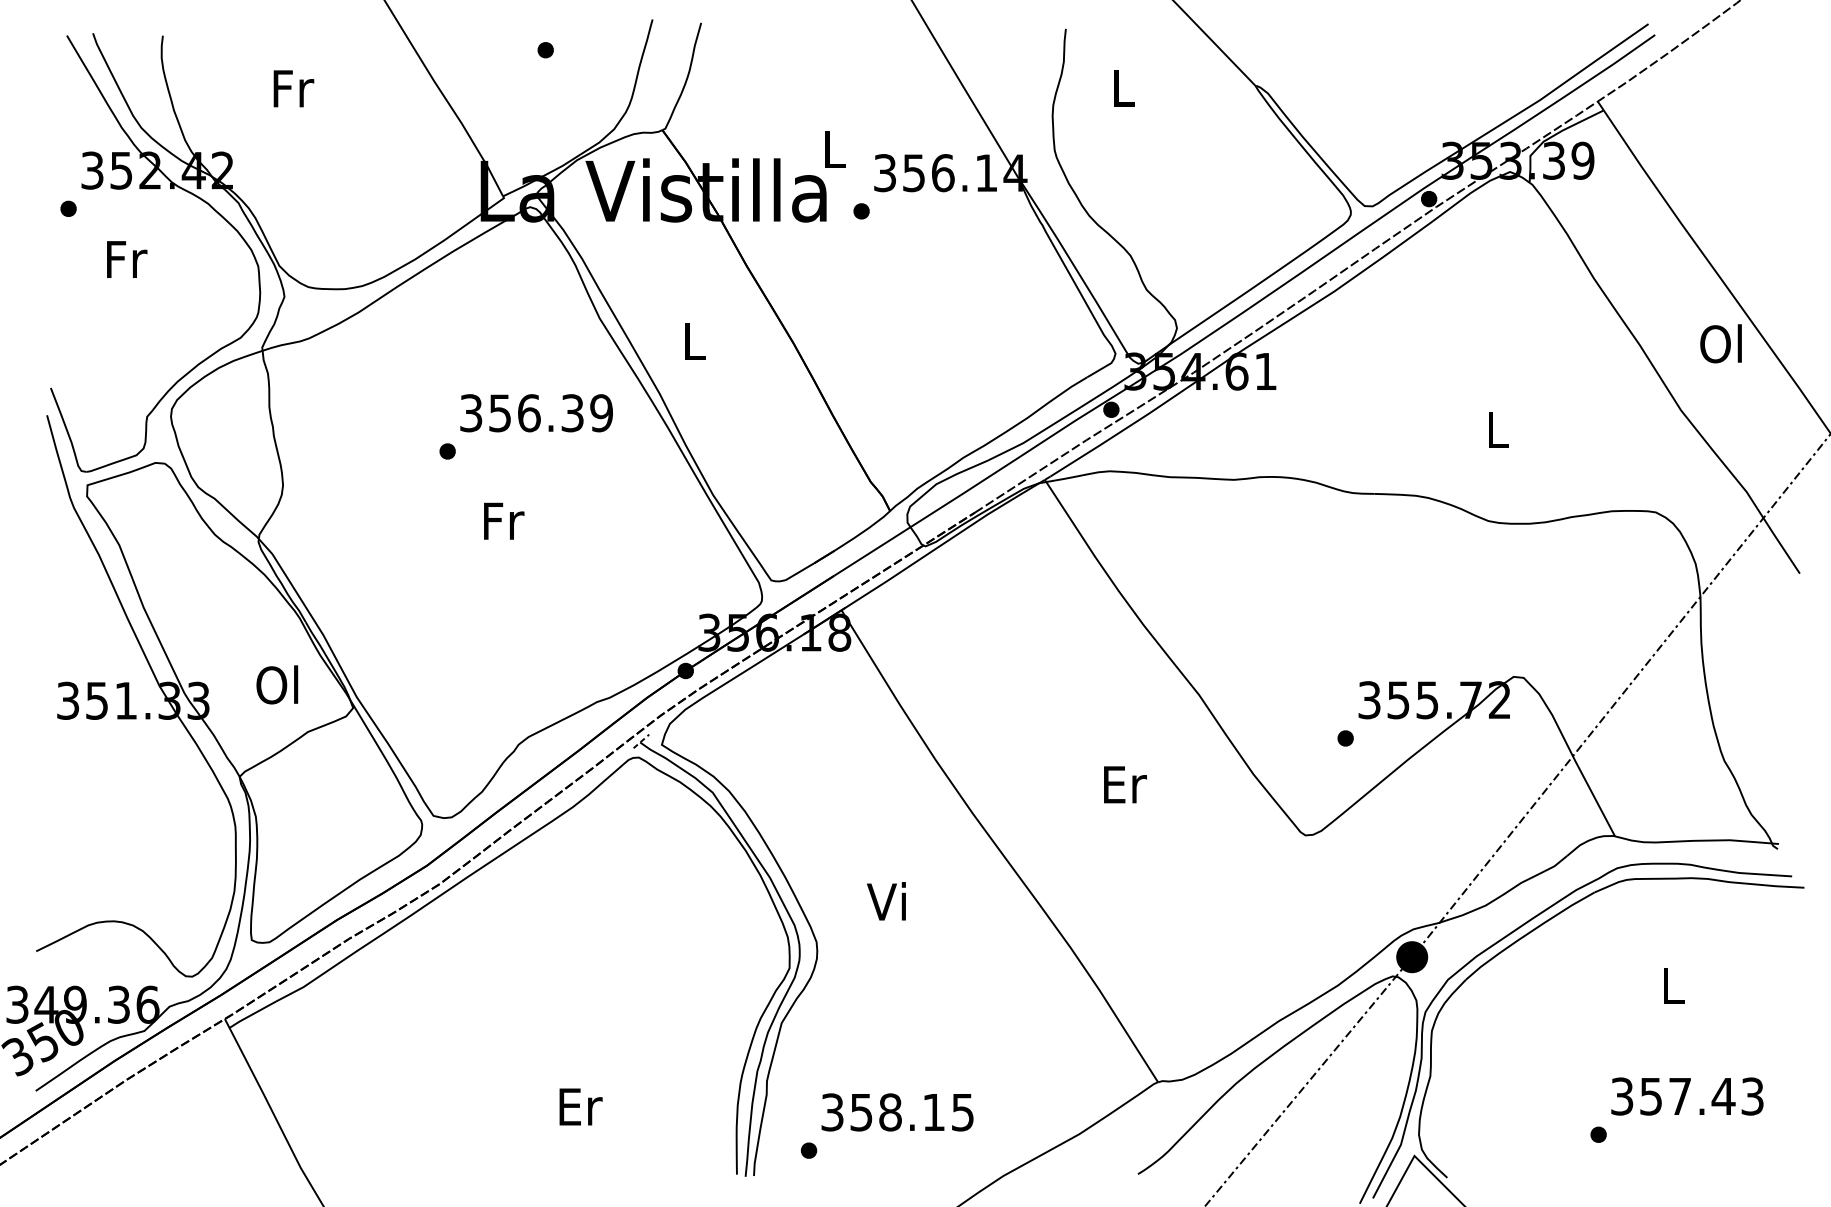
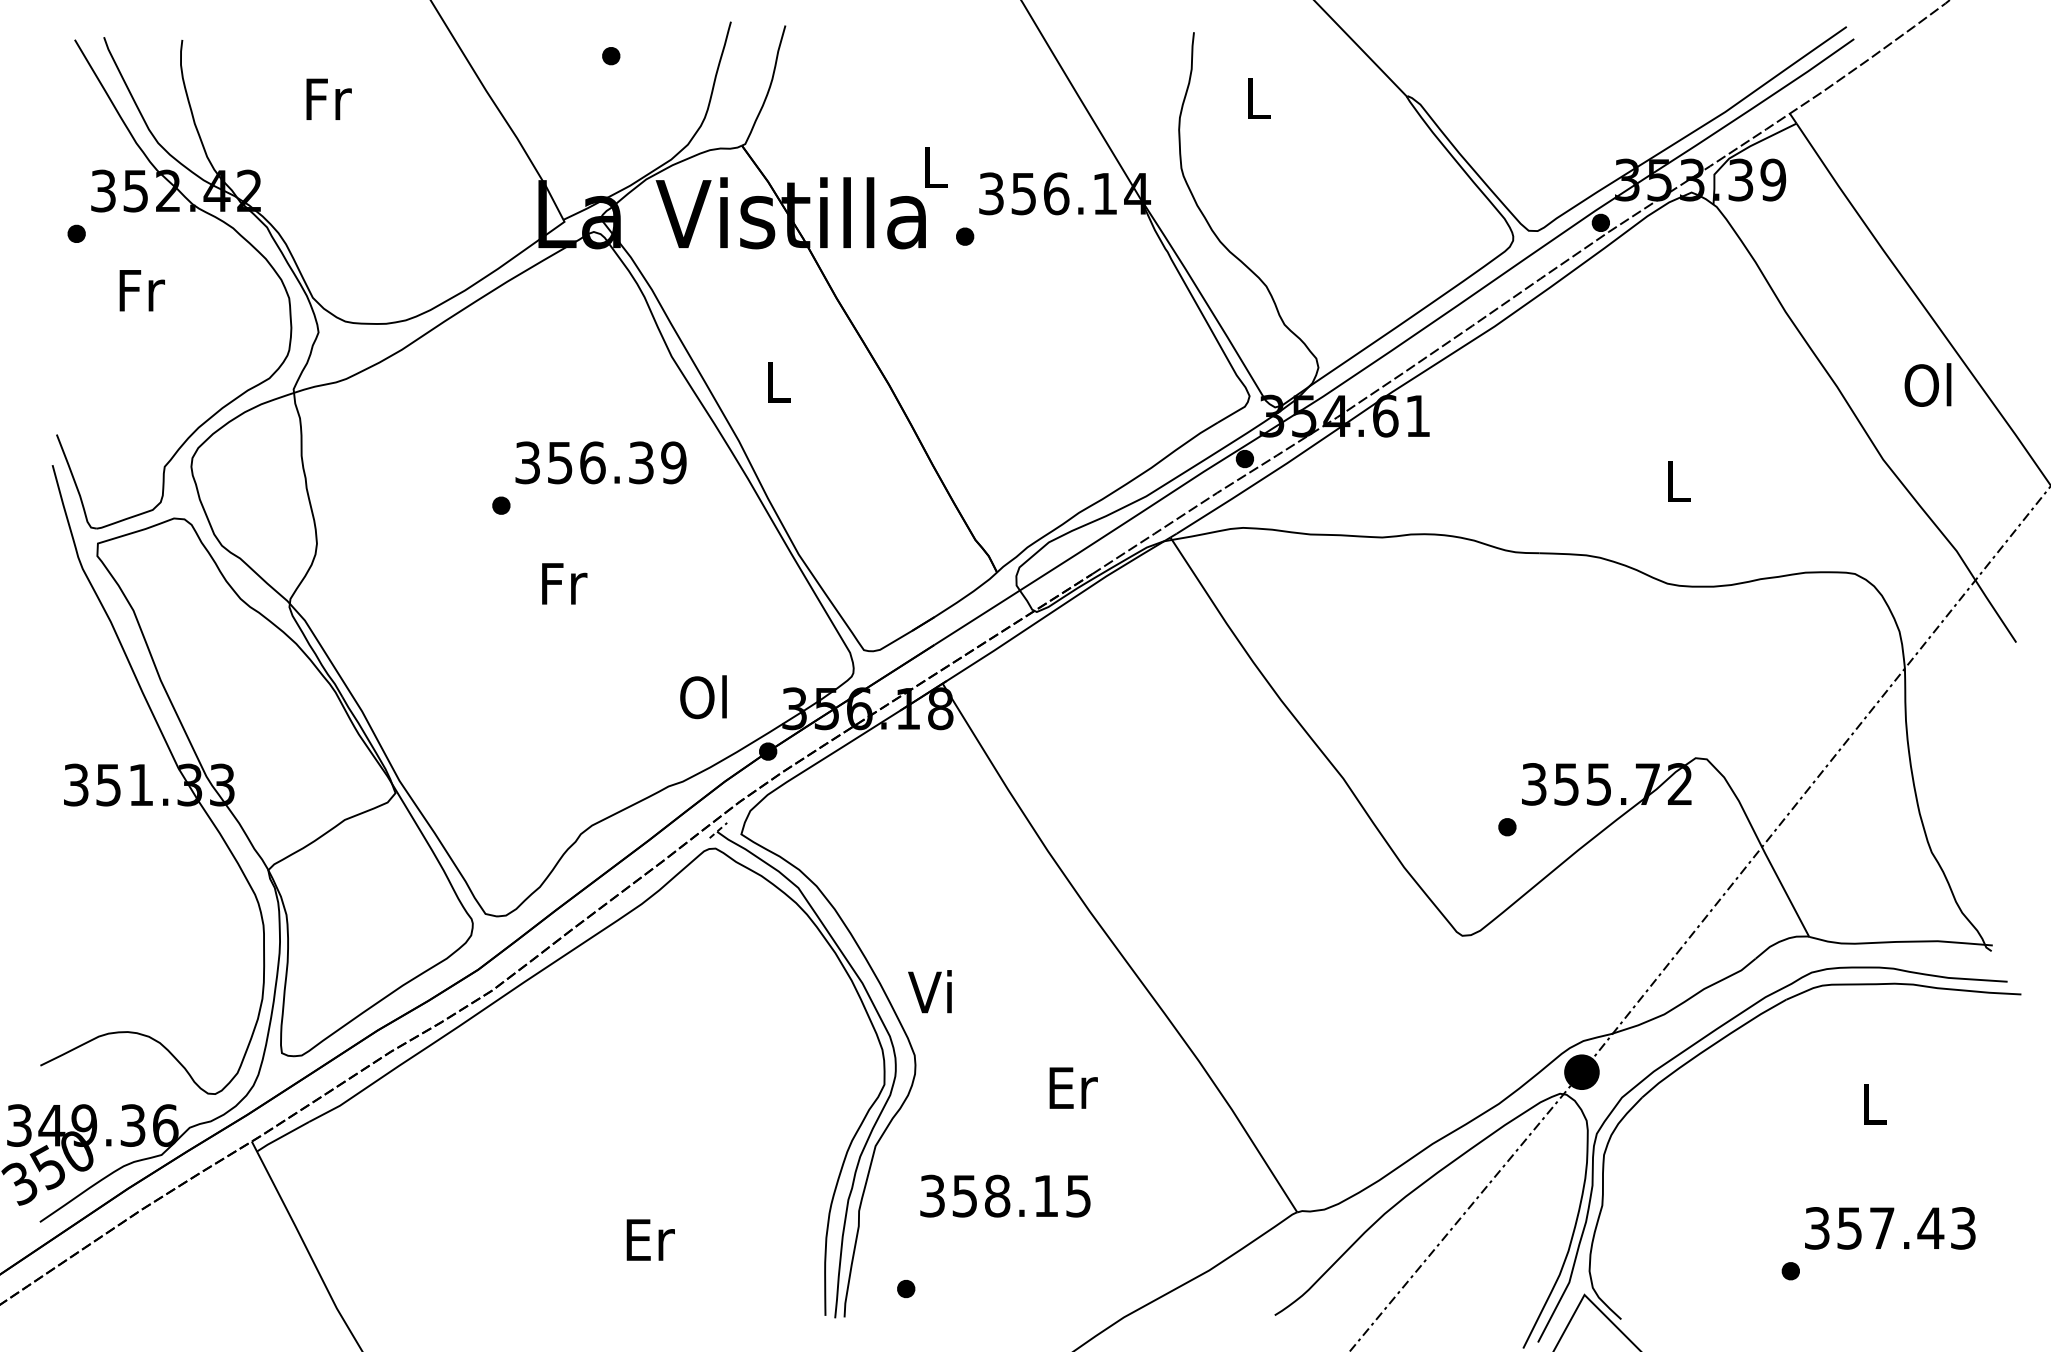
text: (277, 685) -> (703, 697), moved
text: (1125, 784) -> (1073, 1087), moved
text: (886, 901) -> (929, 991), moved
text: (897, 1111) -> (1005, 1195), moved

